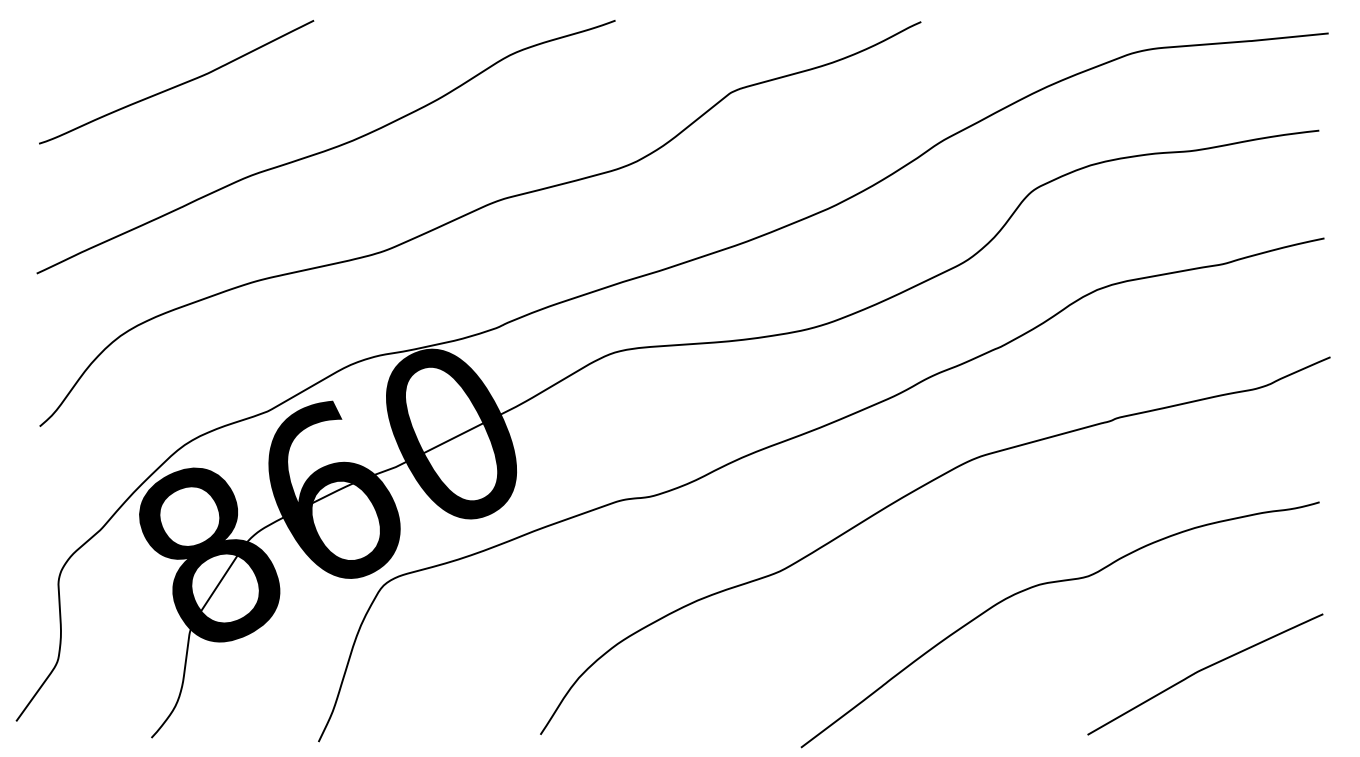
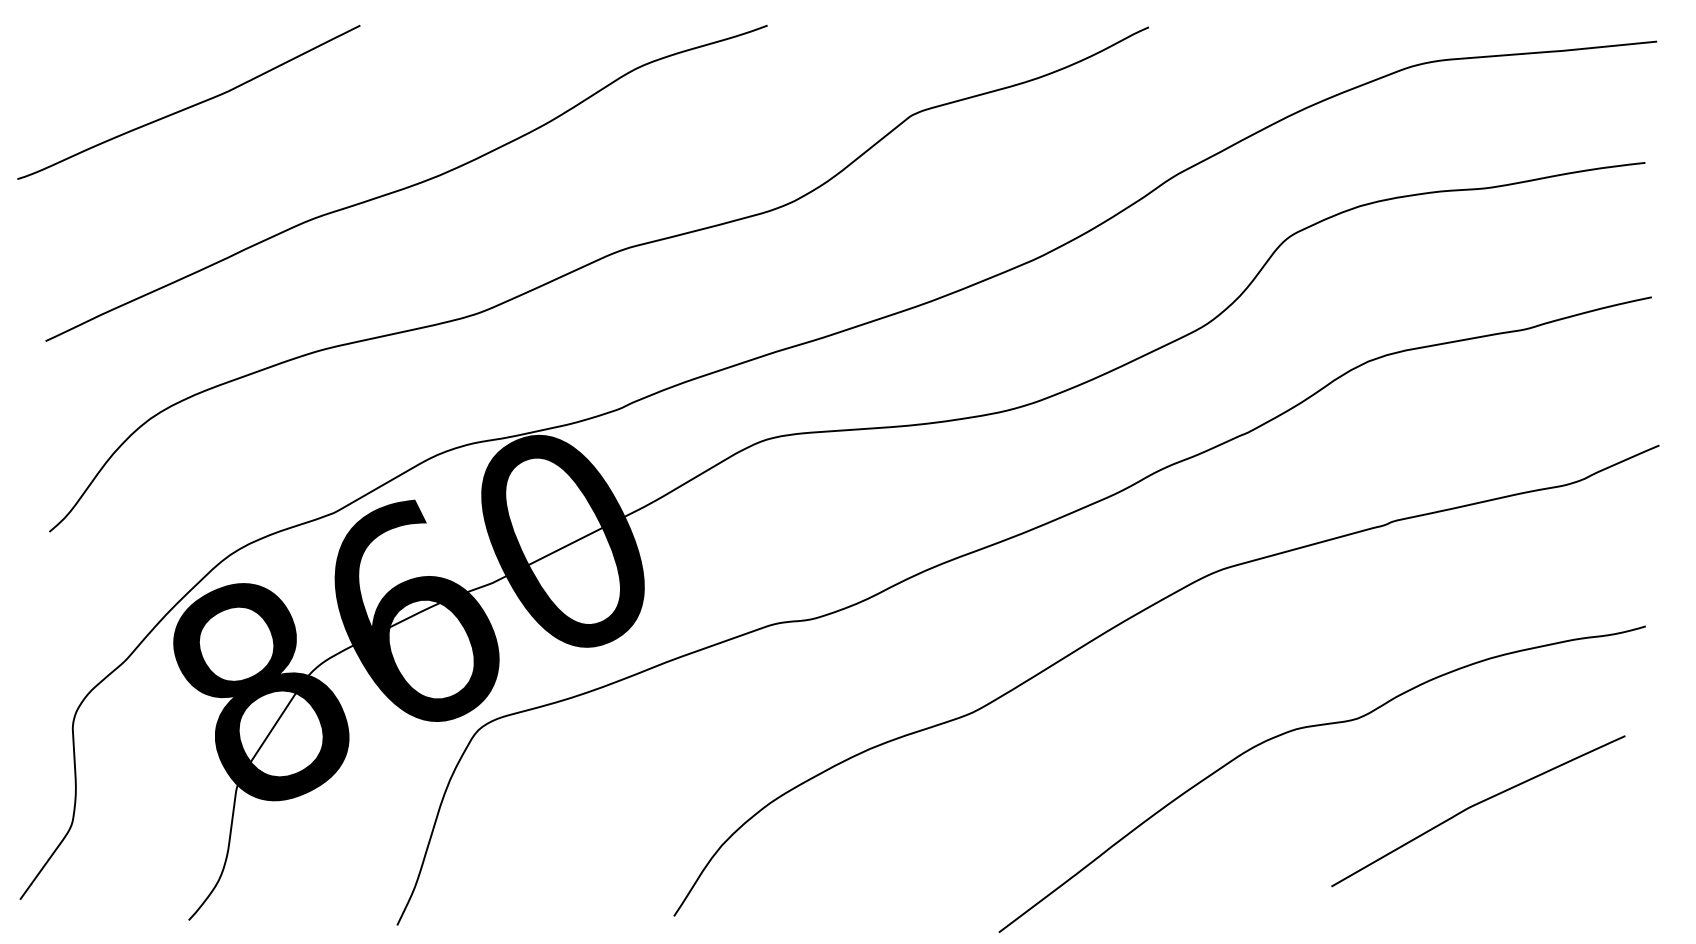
curve: (178, 84) -> (191, 105), moved
curve: (1203, 670) -> (1476, 806), moved

